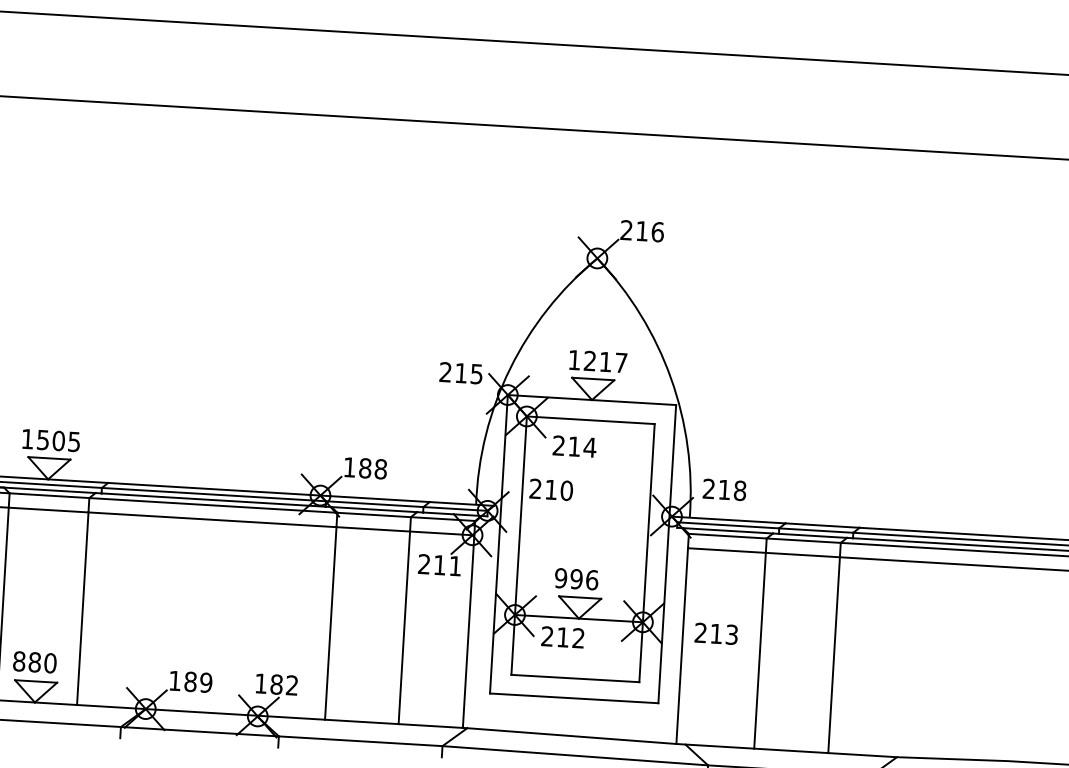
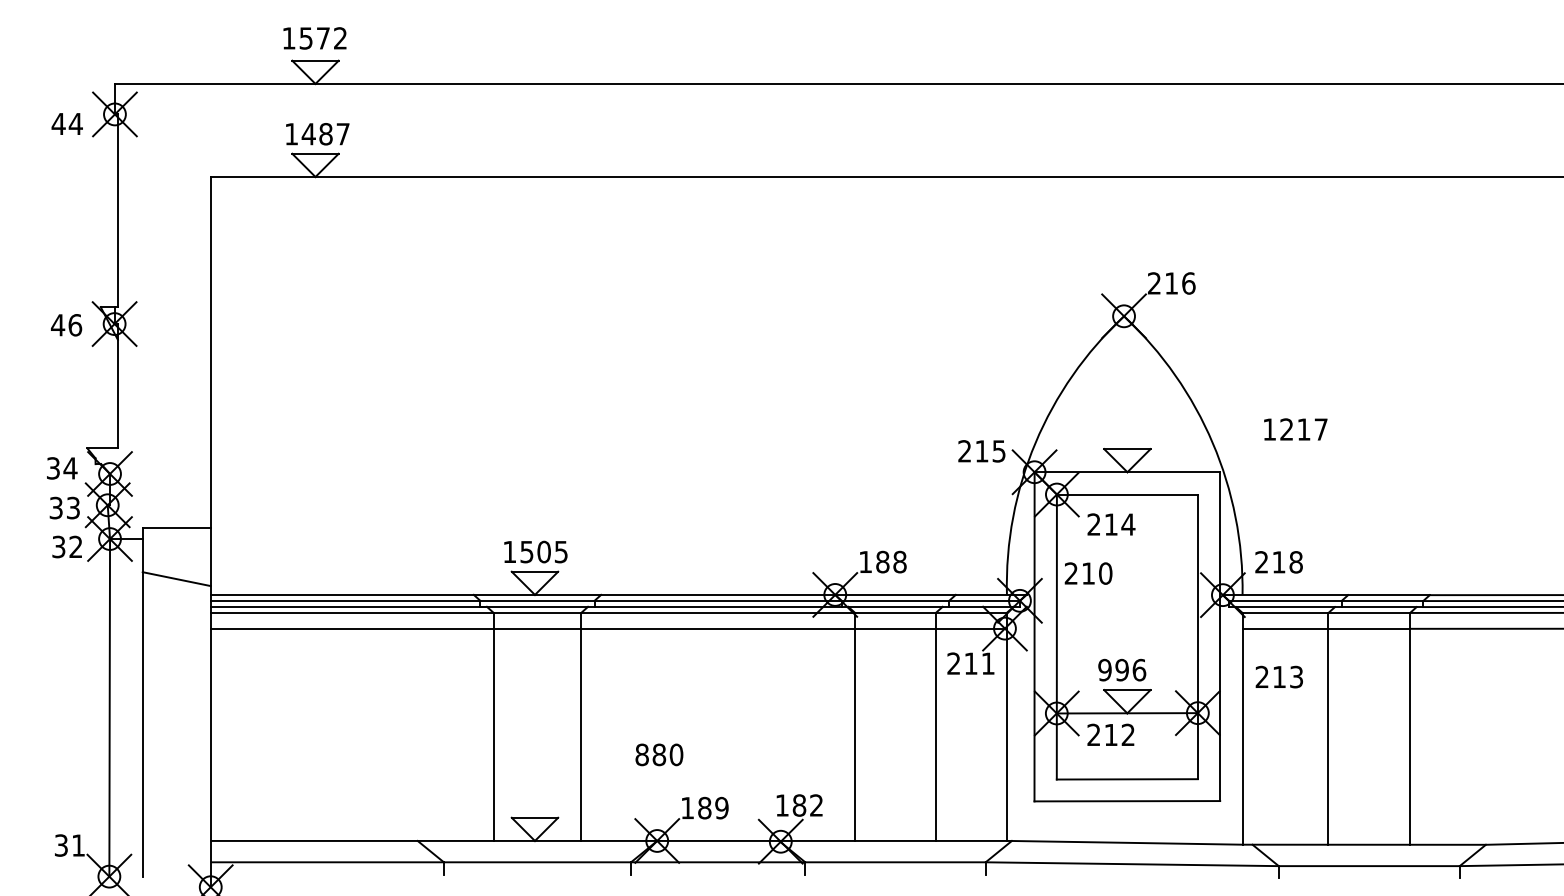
text: (598, 361) -> (1295, 429), moved
text: (715, 633) -> (1278, 676), moved
text: (35, 662) -> (659, 754), moved

